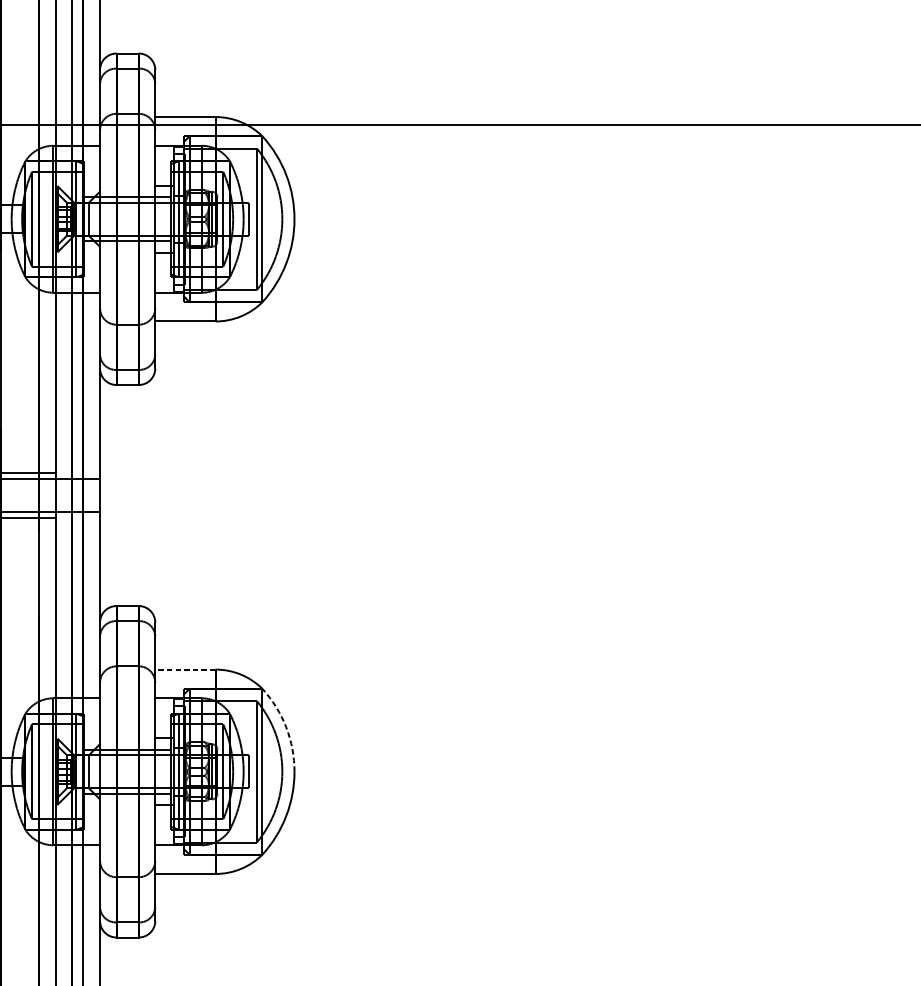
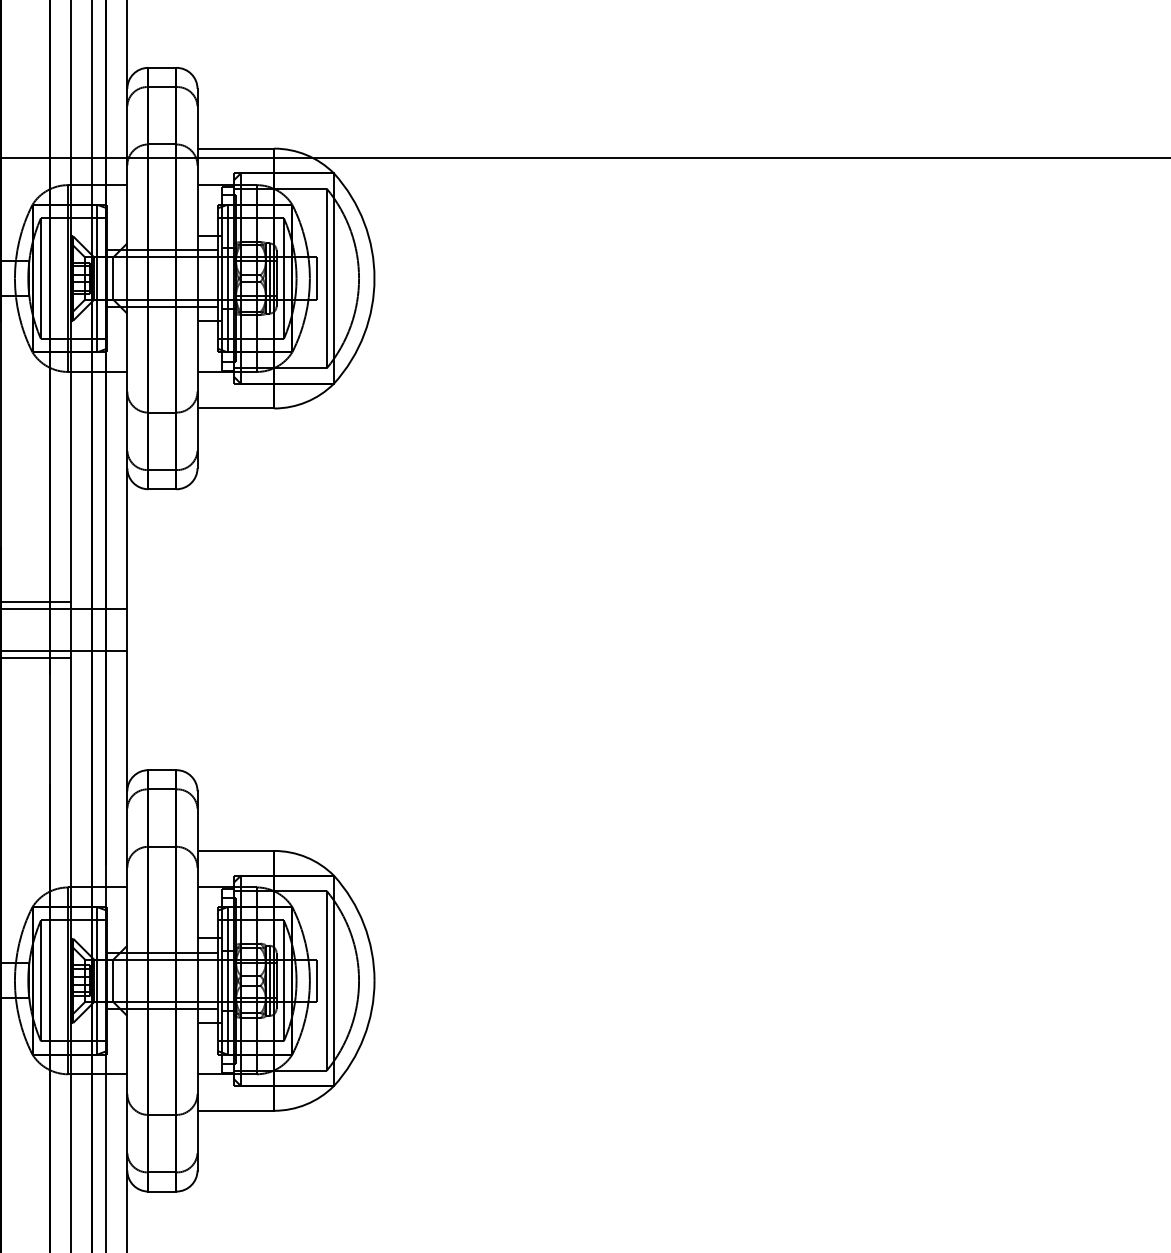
line: (185, 669) -> (235, 850), dashed -> solid
arc: (285, 727) -> (363, 924), dashed -> solid

